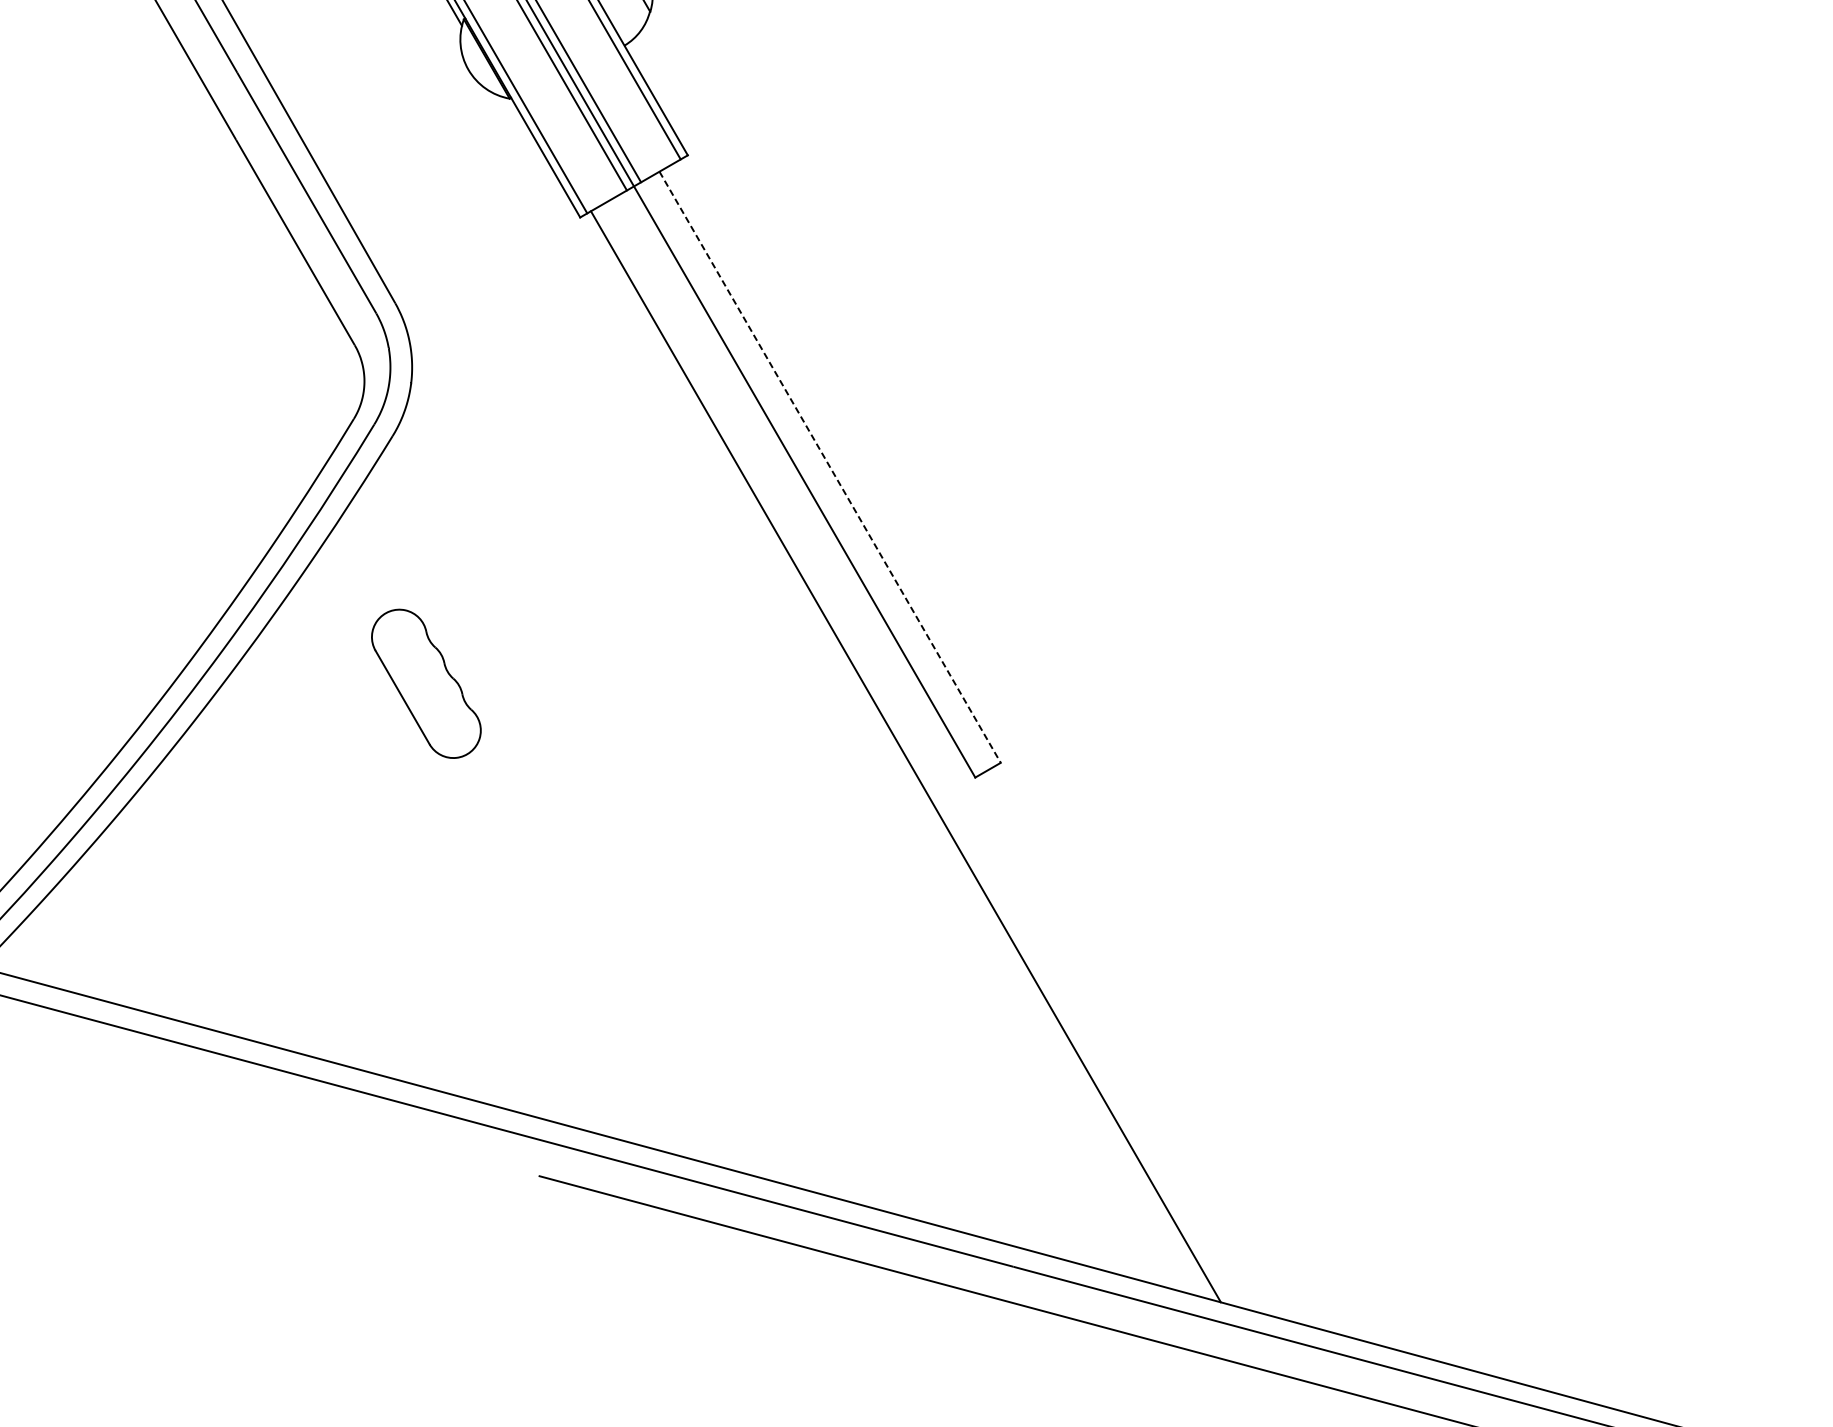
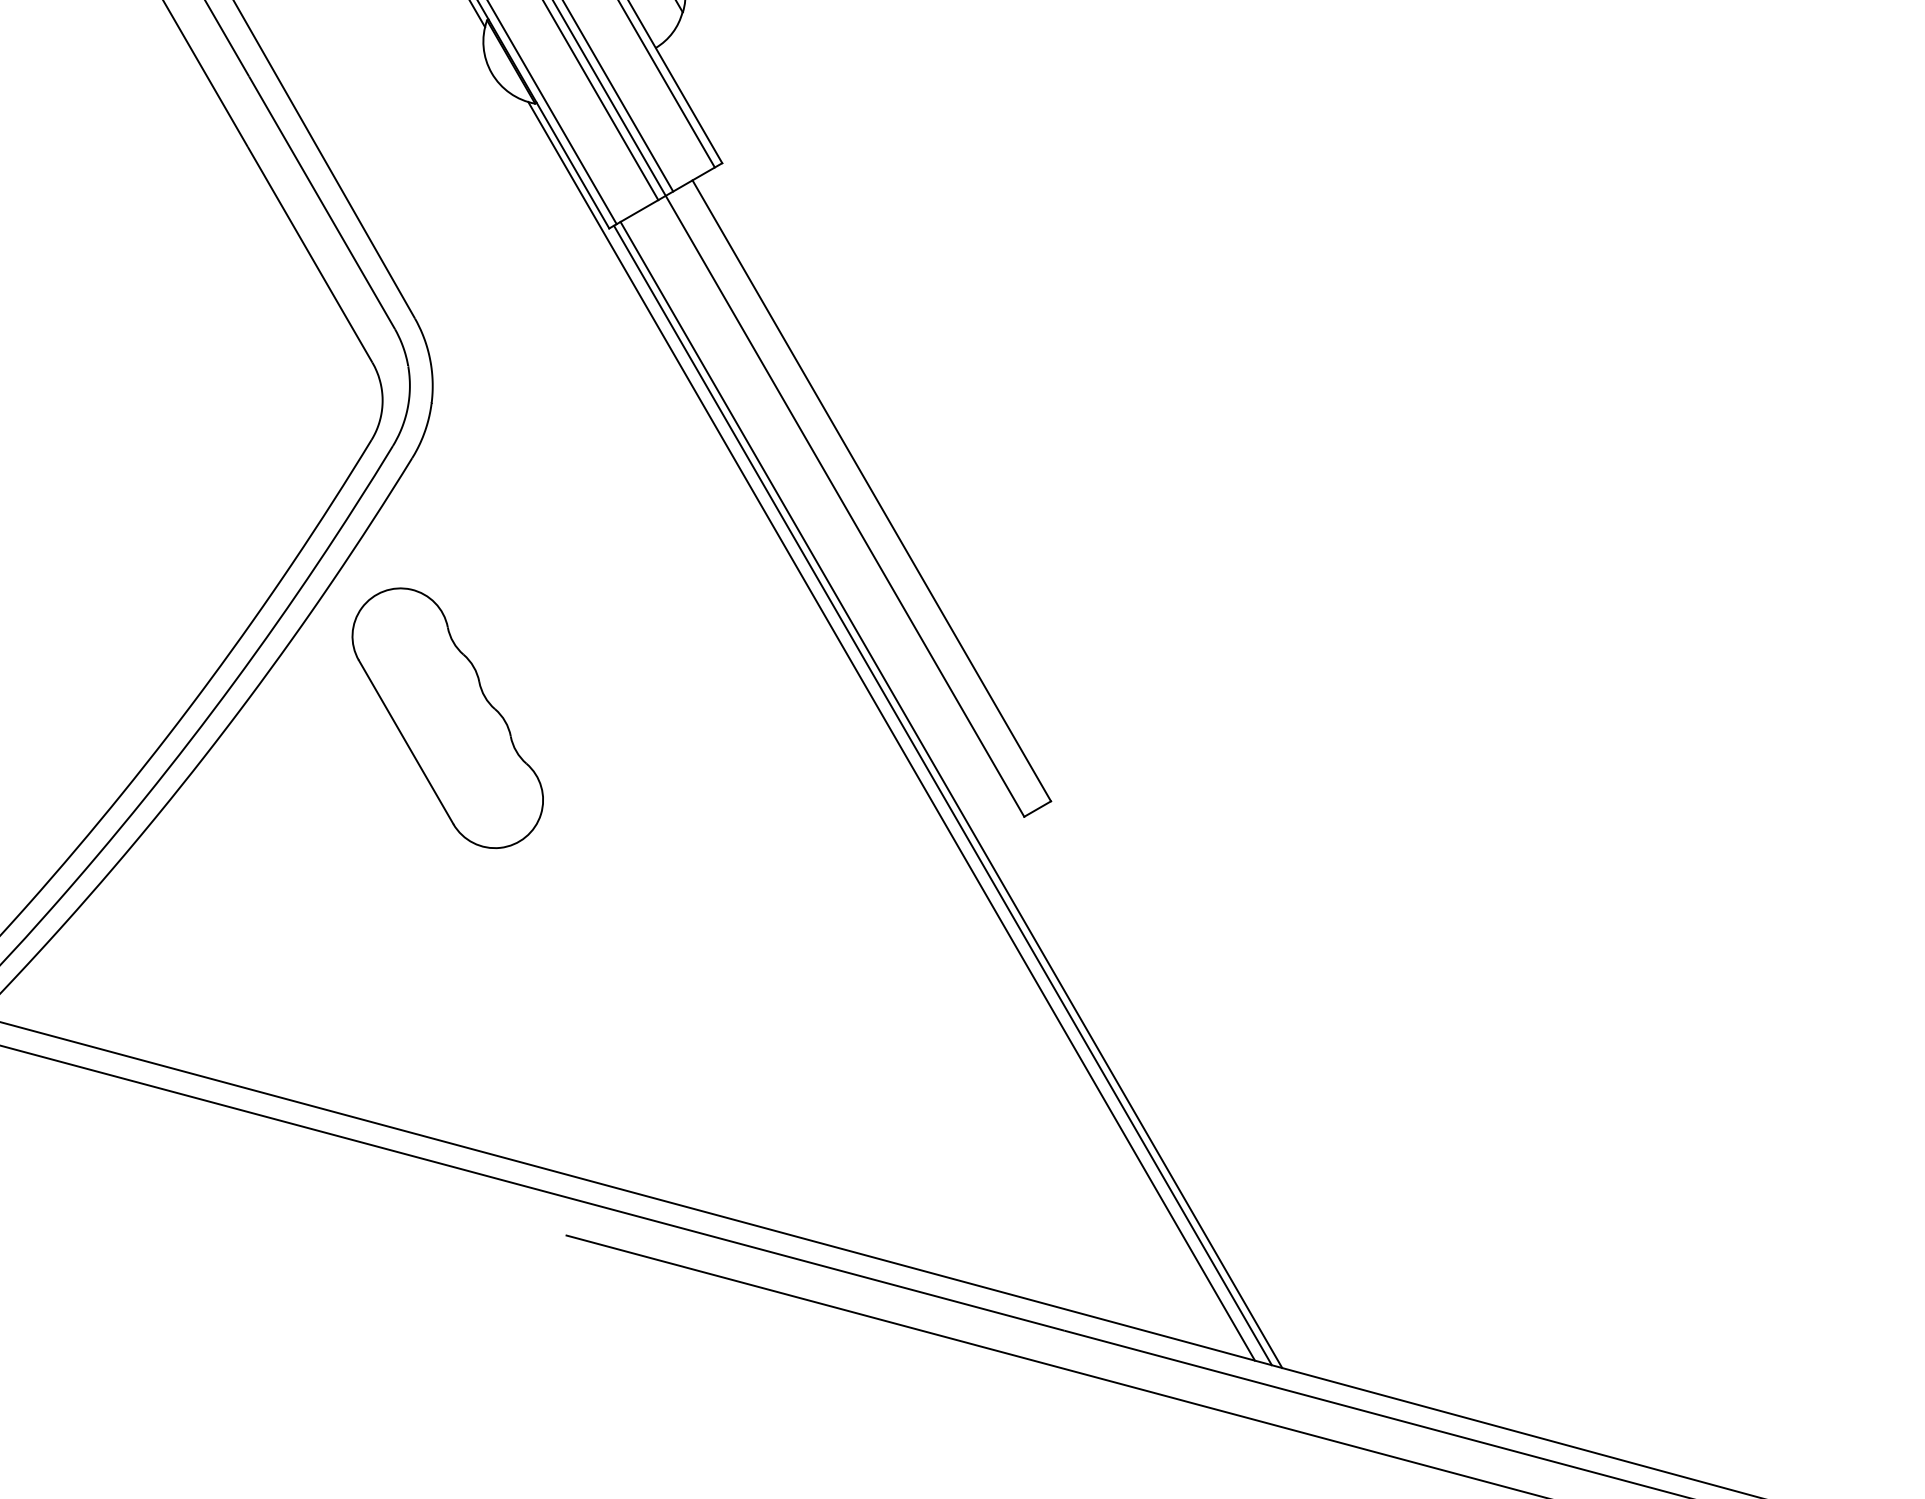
line: (830, 467) -> (872, 491), dashed -> solid
part: (426, 683) -> (447, 718), size x1.67
line: (848, 696) -> (891, 731), added
line: (897, 757) -> (942, 795), added

